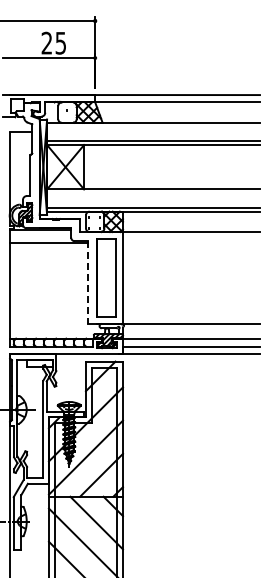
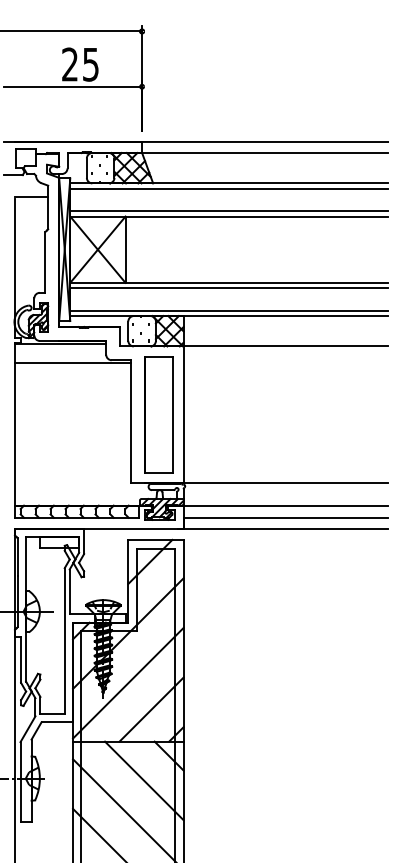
line: (153, 126) -> (229, 188), added
line: (153, 193) -> (229, 288), added
line: (87, 283) -> (130, 423), dashed -> solid

